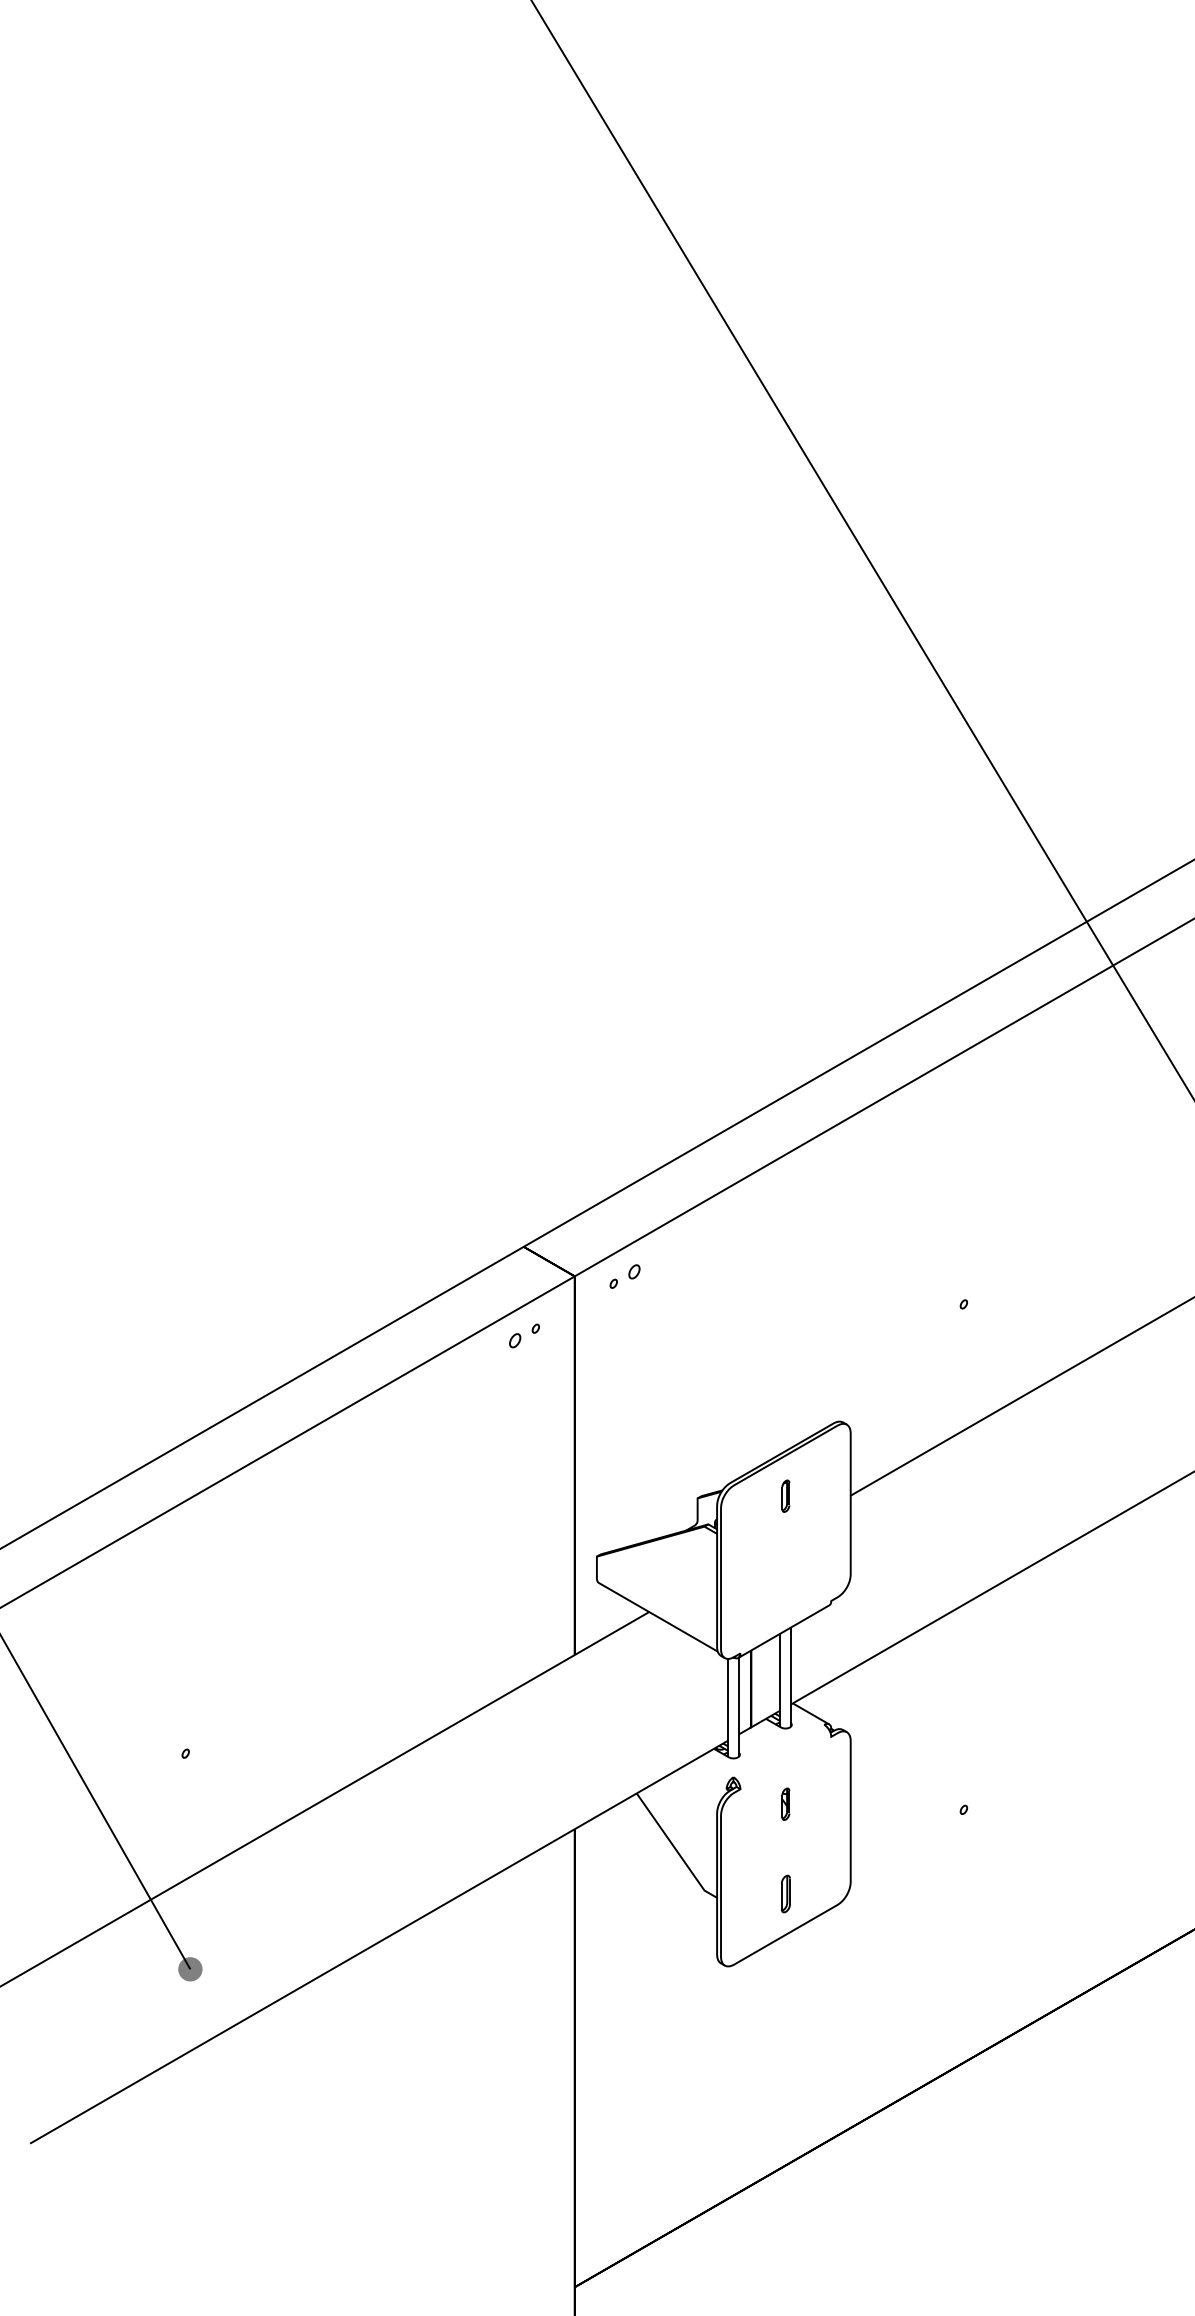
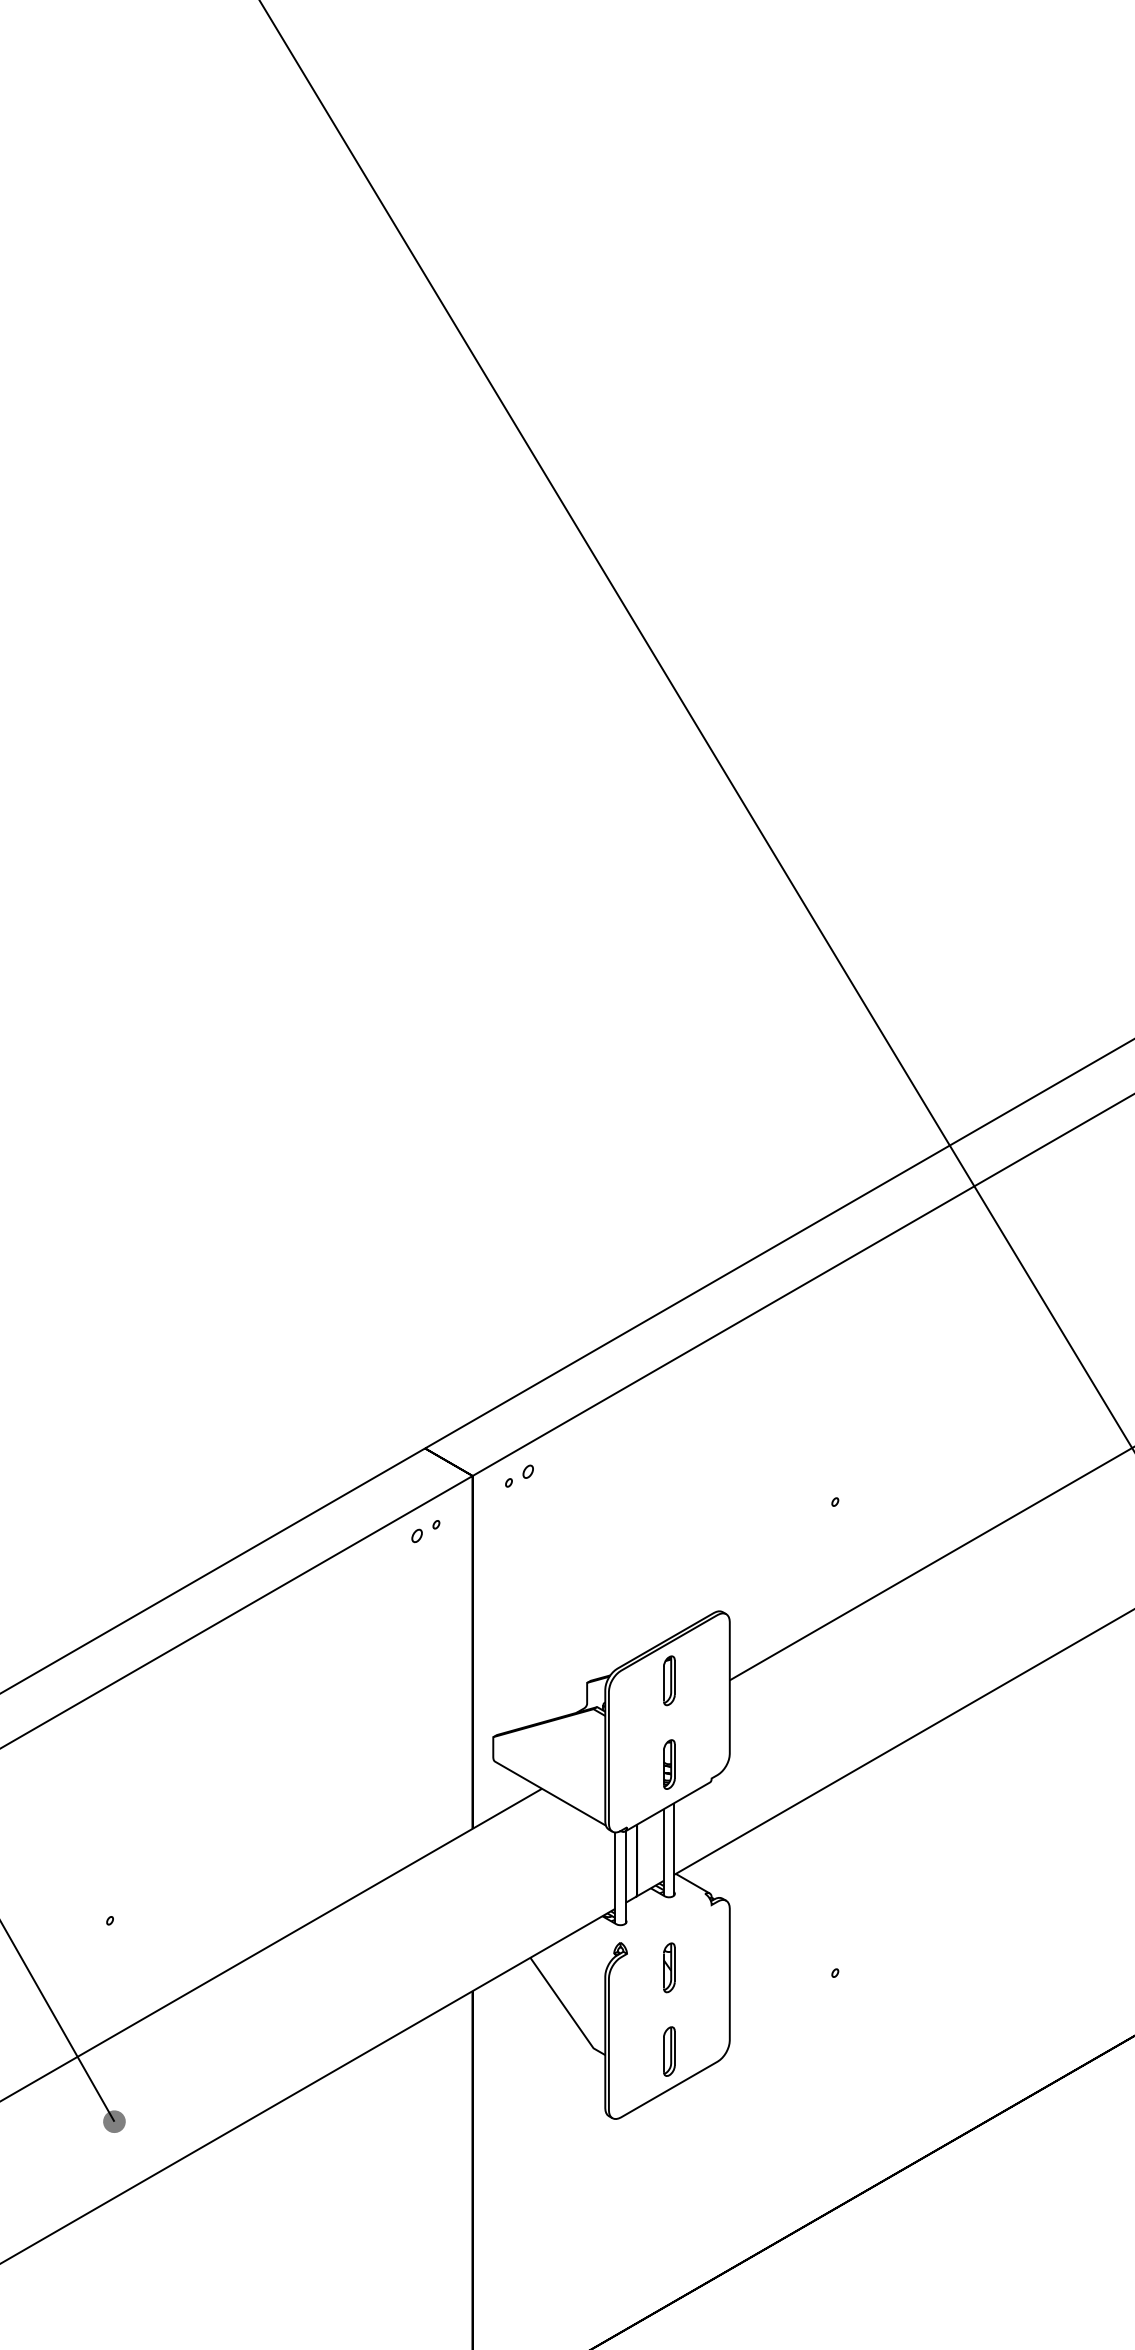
part: (786, 1495) -> (669, 1680), size x1.67
part: (786, 1585) -> (669, 1764), added
part: (786, 1803) -> (669, 1967), size x1.67
part: (786, 1893) -> (669, 2051), size x1.43

